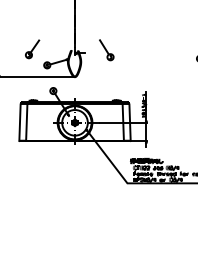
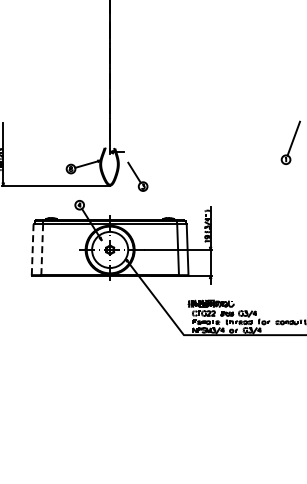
part: (32, 49) -> (50, 146), removed
part: (106, 50) -> (137, 176), moved
line: (19, 122) -> (32, 249), solid -> dashed
line: (26, 122) -> (42, 249), solid -> dashed

